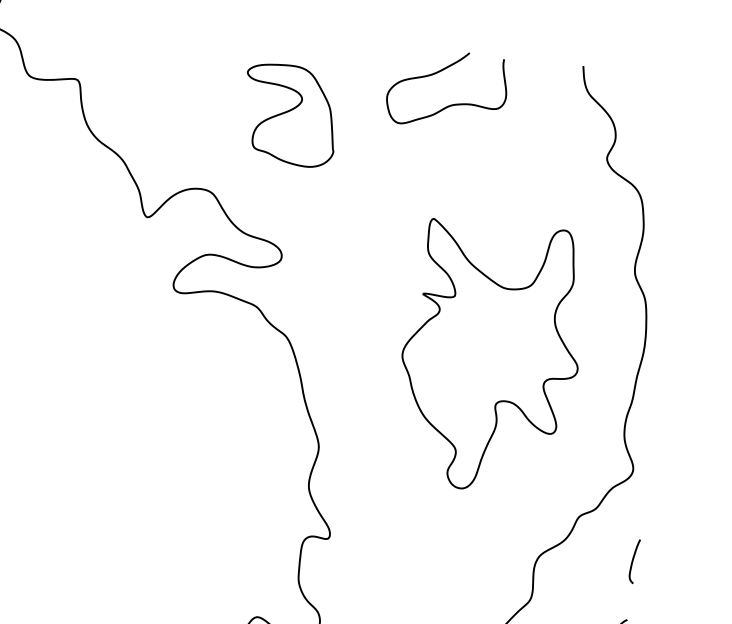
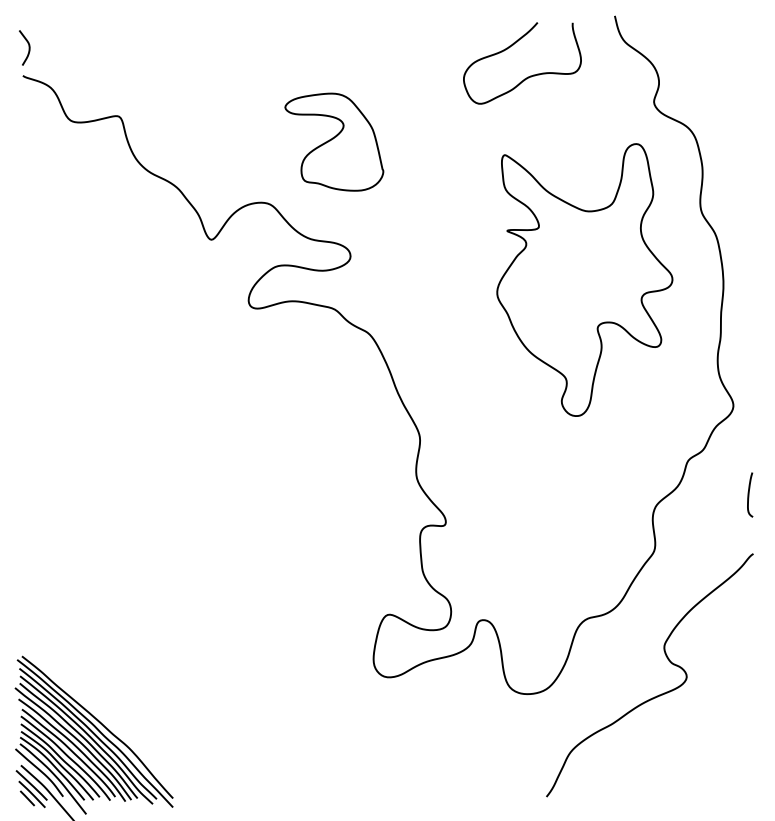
curve: (451, 104) -> (528, 76), moved
part: (290, 114) -> (334, 141), moved
part: (490, 355) -> (584, 279), moved

